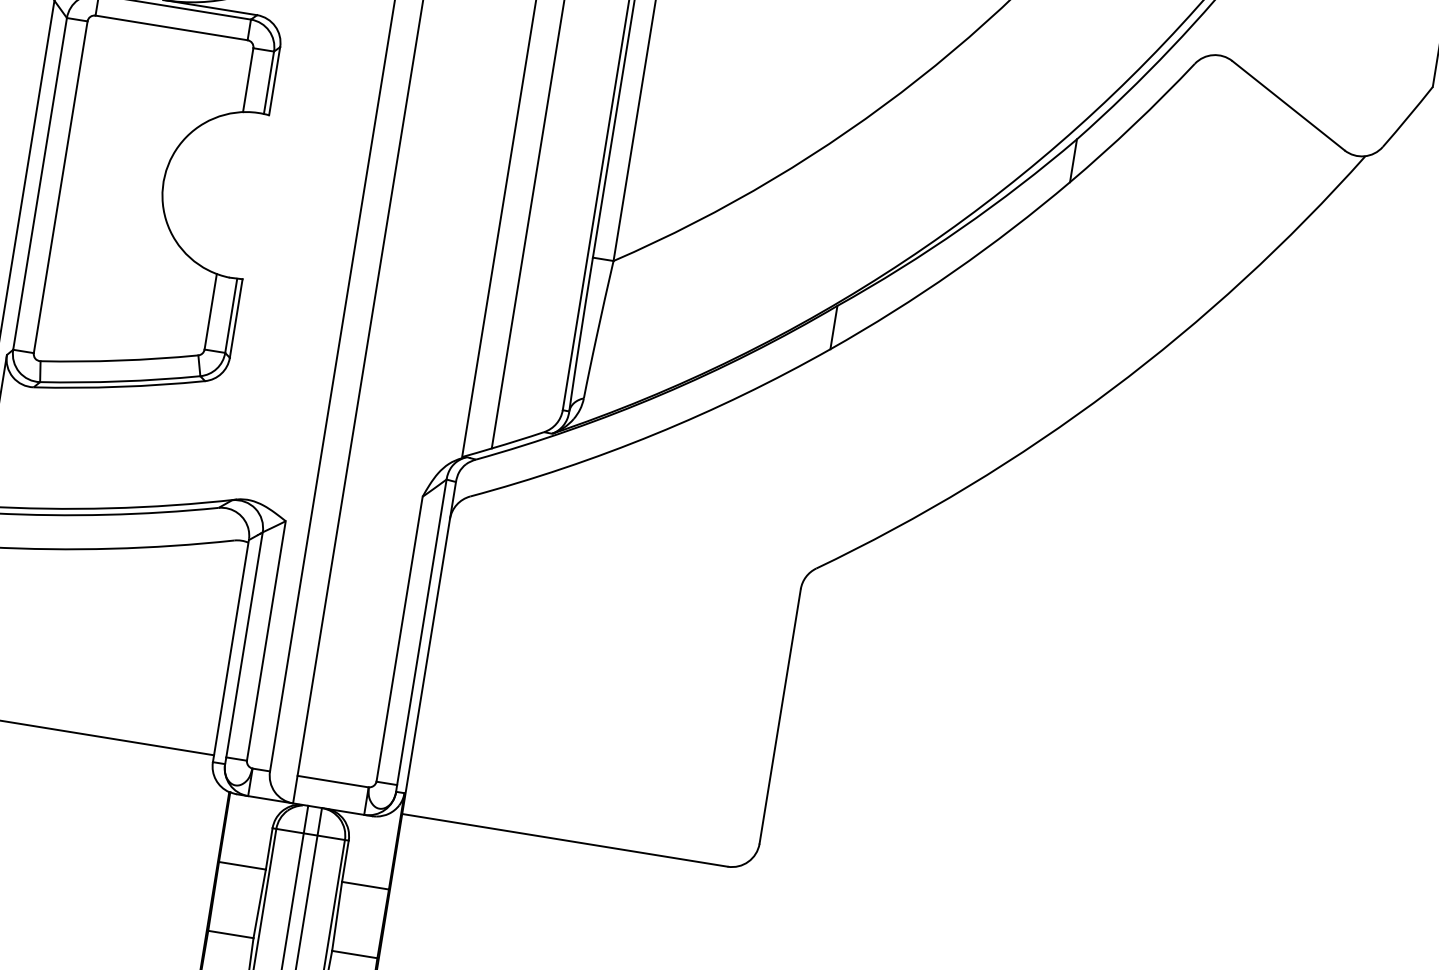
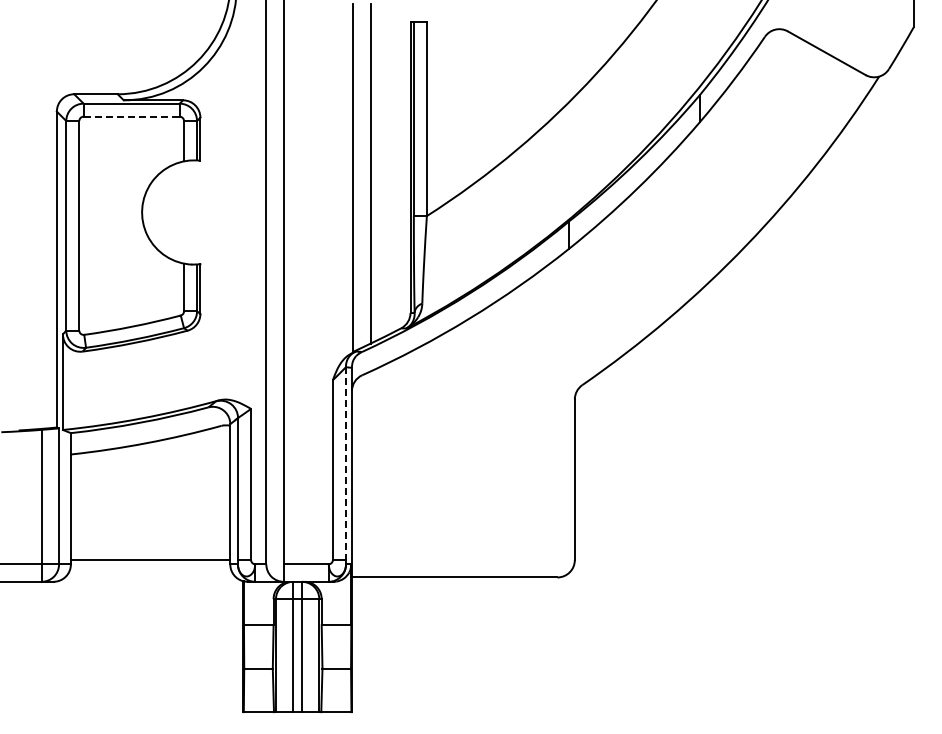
line: (172, 27) -> (132, 116), solid -> dashed
line: (420, 633) -> (345, 464), solid -> dashed

